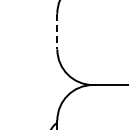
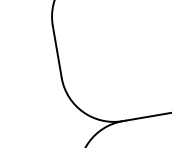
line: (57, 31) -> (57, 51), dashed -> solid

